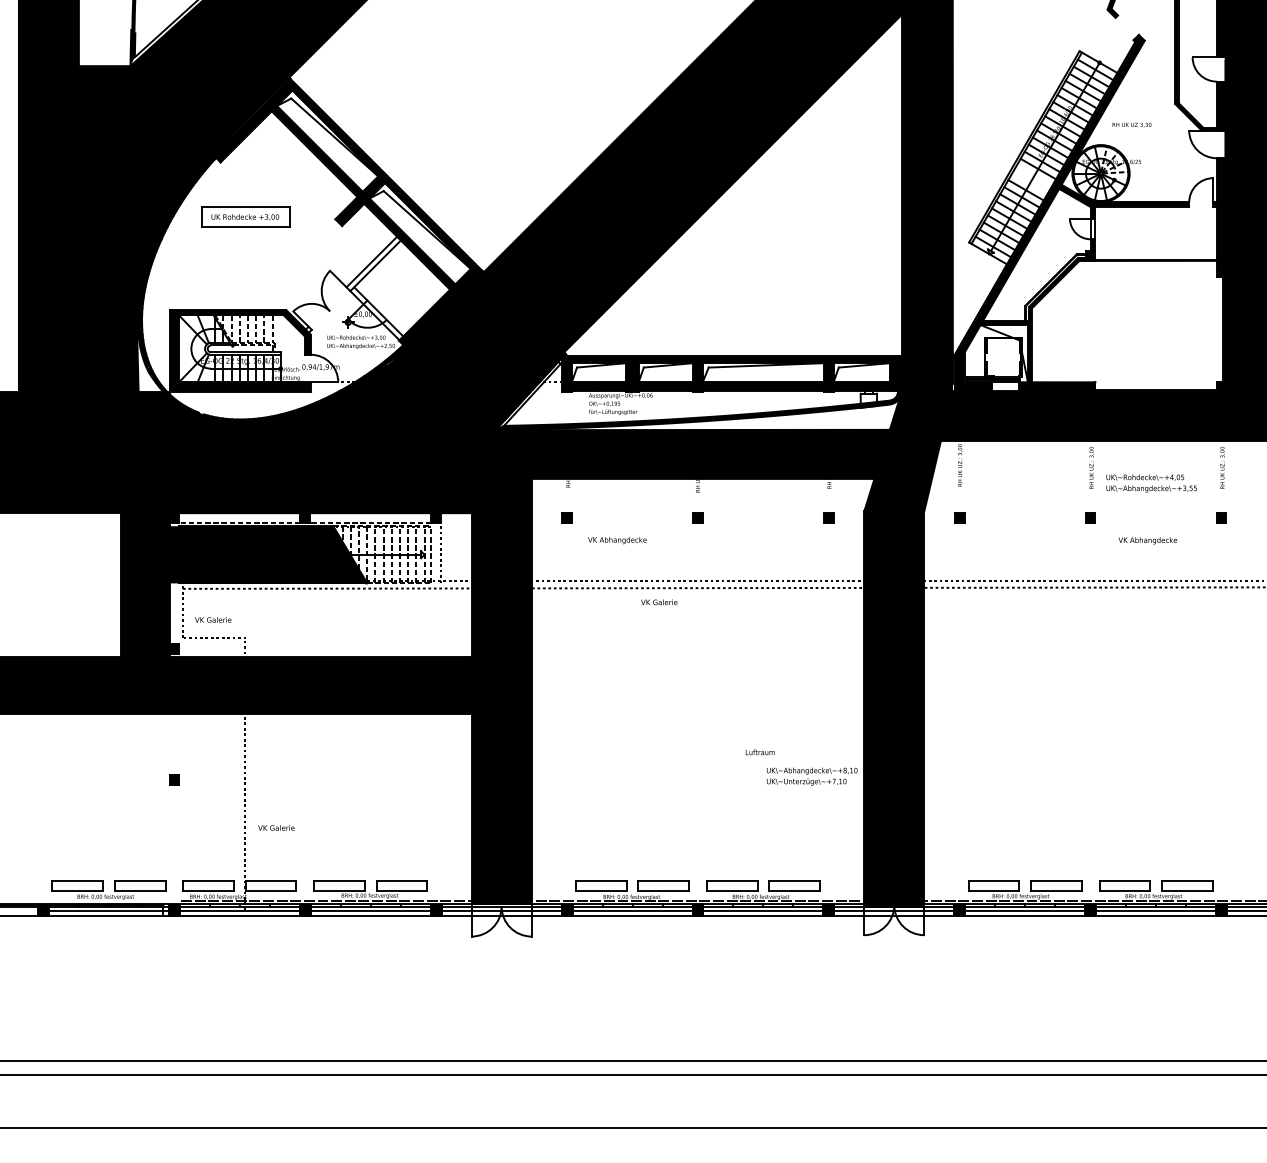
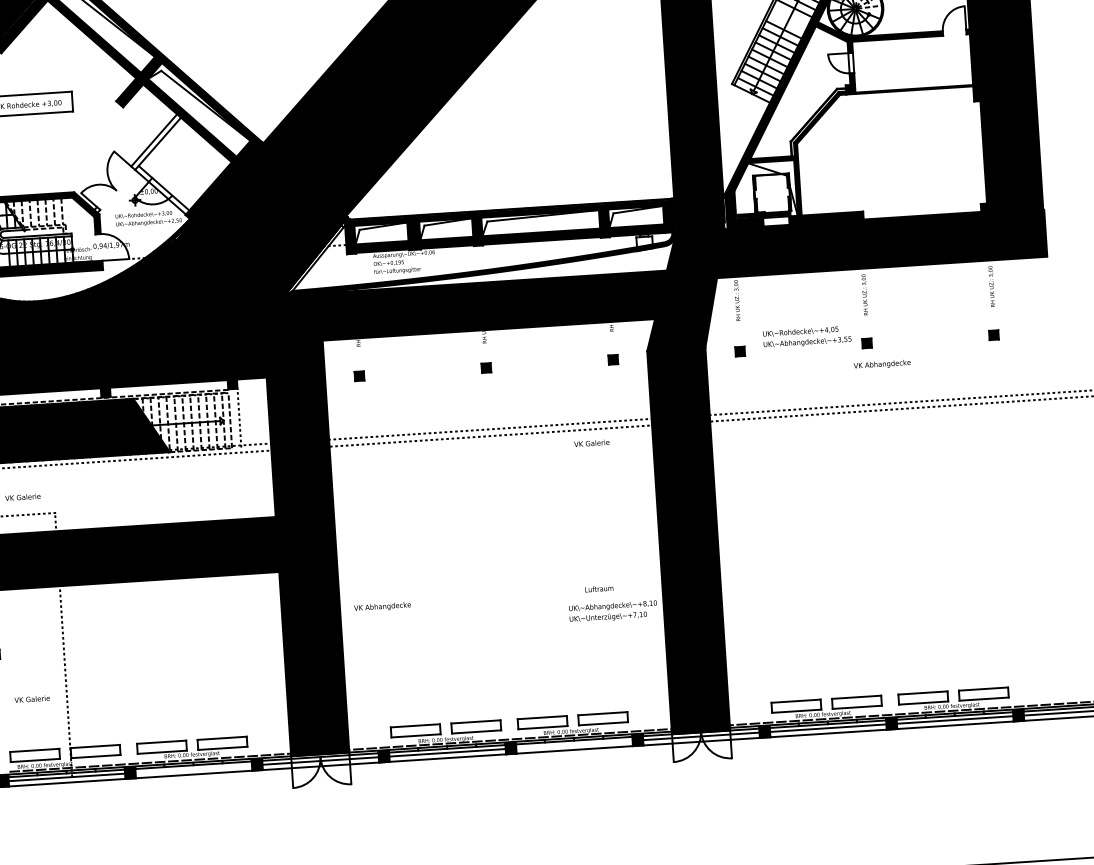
text: (1151, 483) -> (807, 337), moved
text: (617, 540) -> (382, 606), moved
text: (1147, 540) -> (881, 364), moved
text: (659, 602) -> (592, 443), moved
text: (759, 752) -> (598, 589), moved
text: (276, 827) -> (32, 698), moved
line: (370, 910) -> (193, 769), removed
line: (763, 910) -> (574, 744), removed

